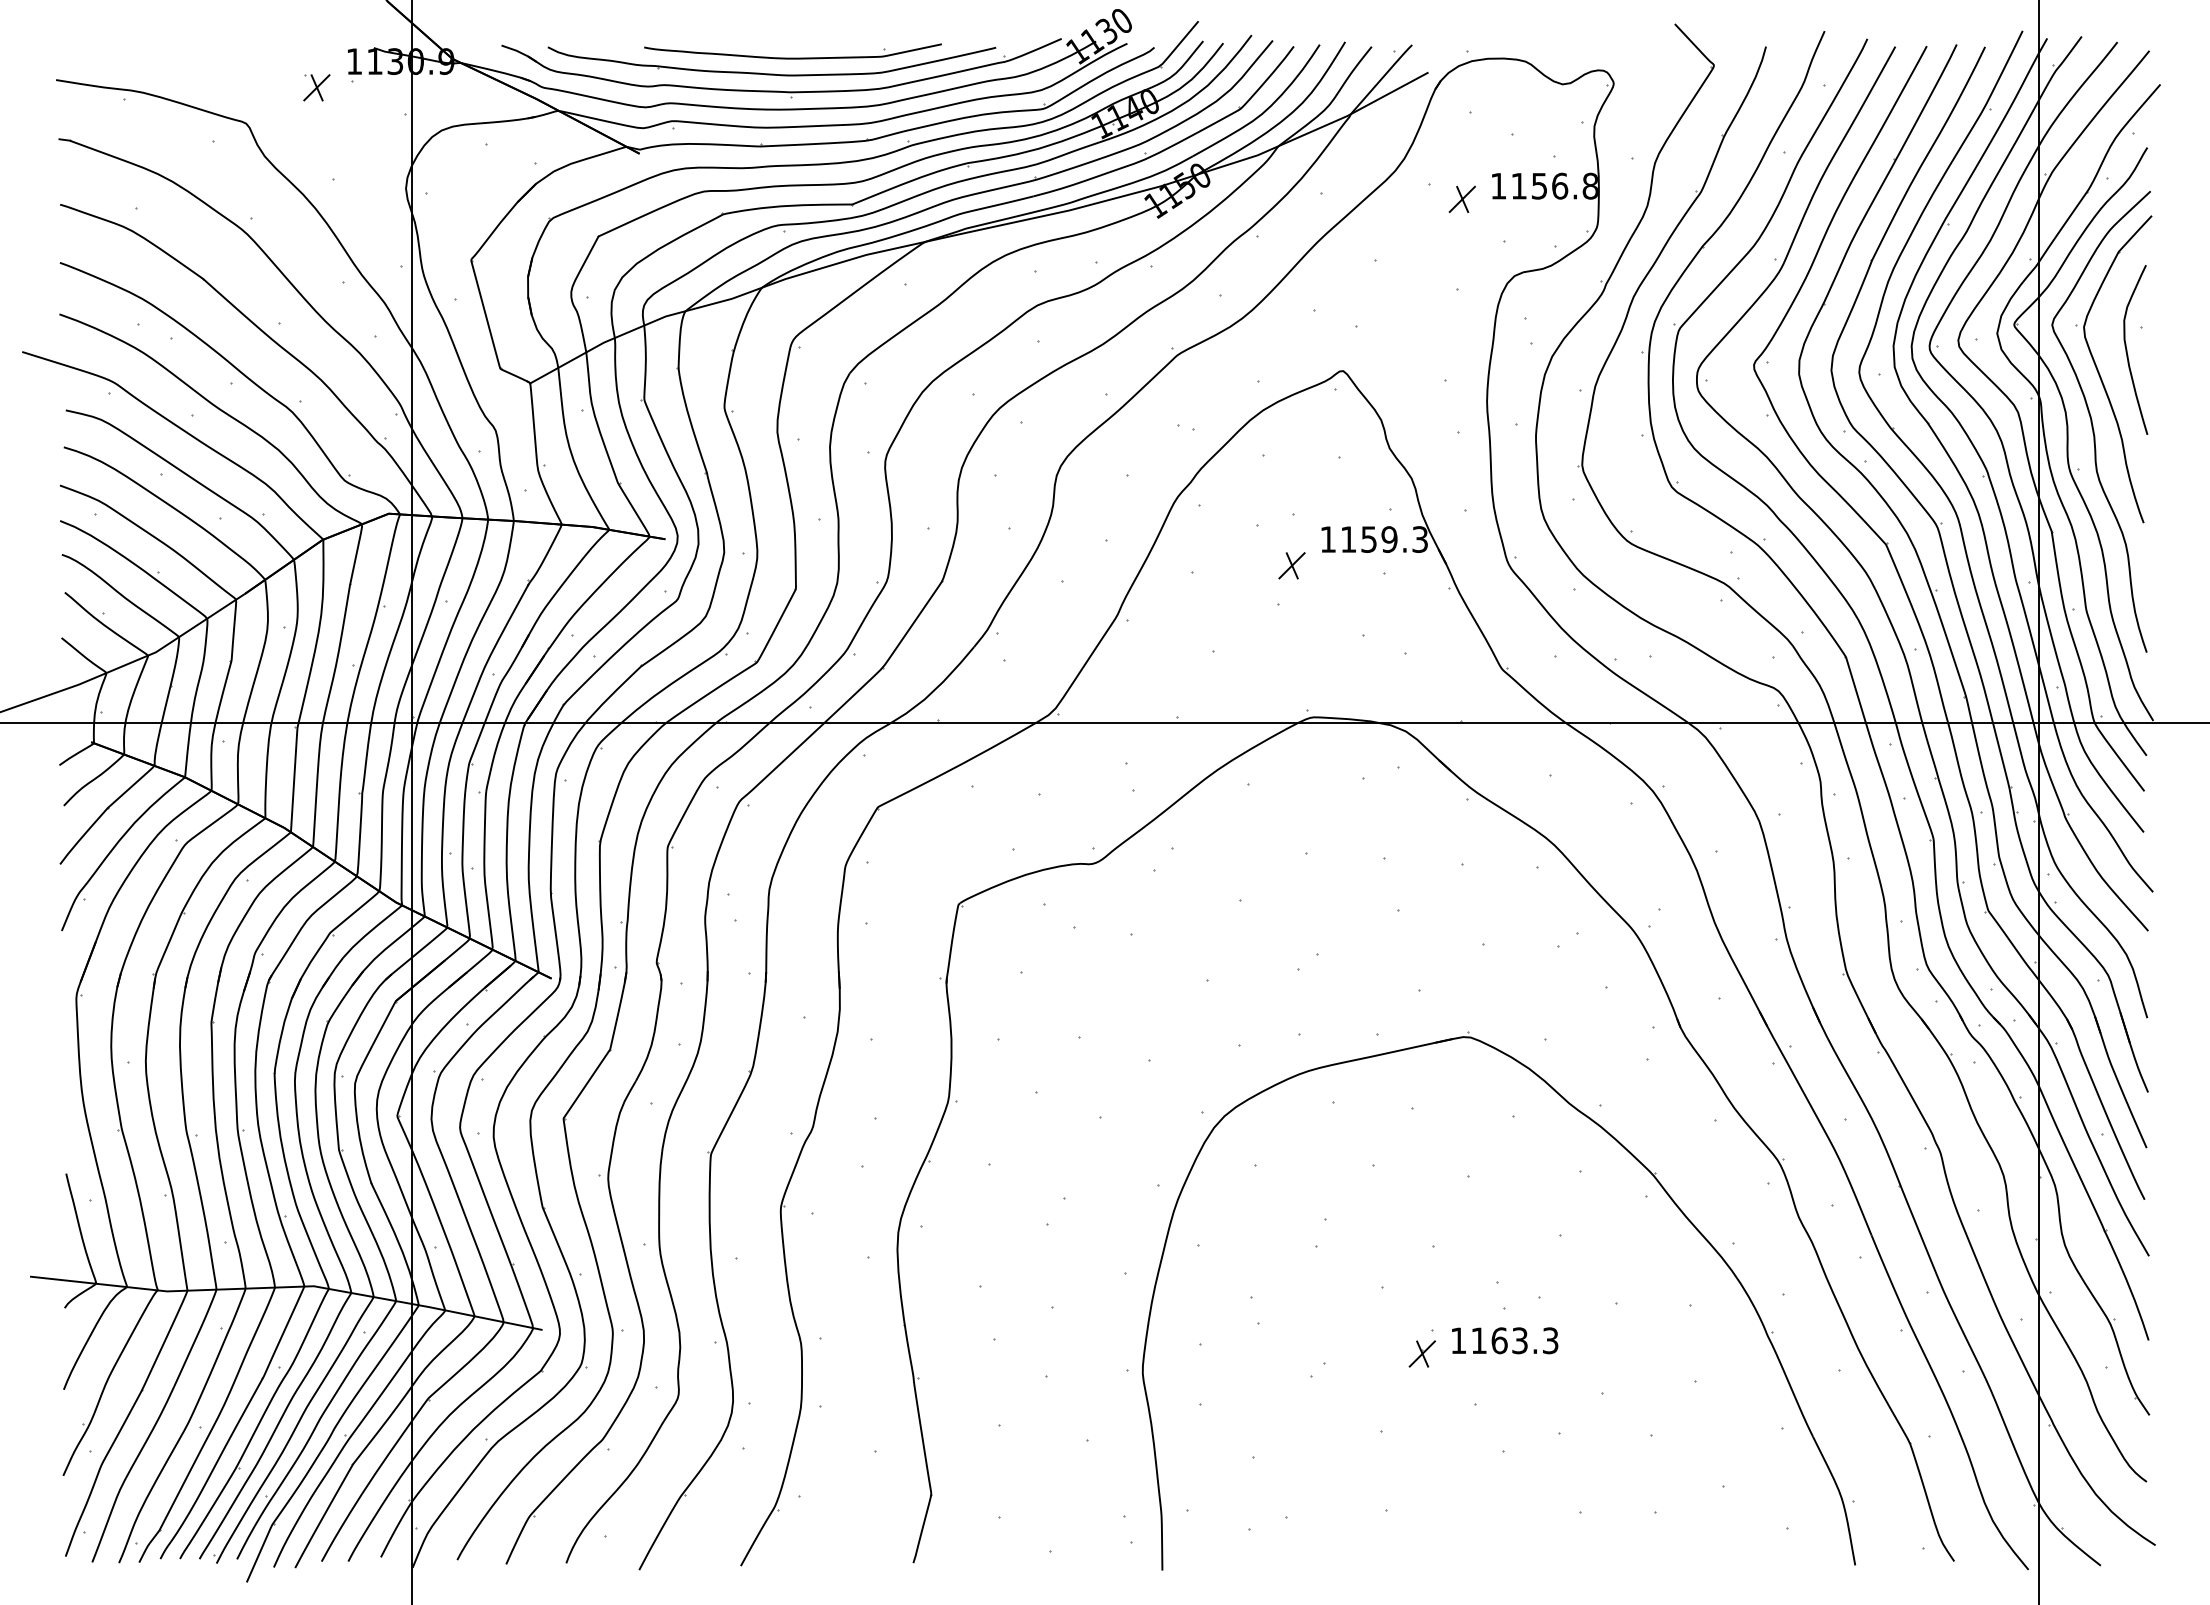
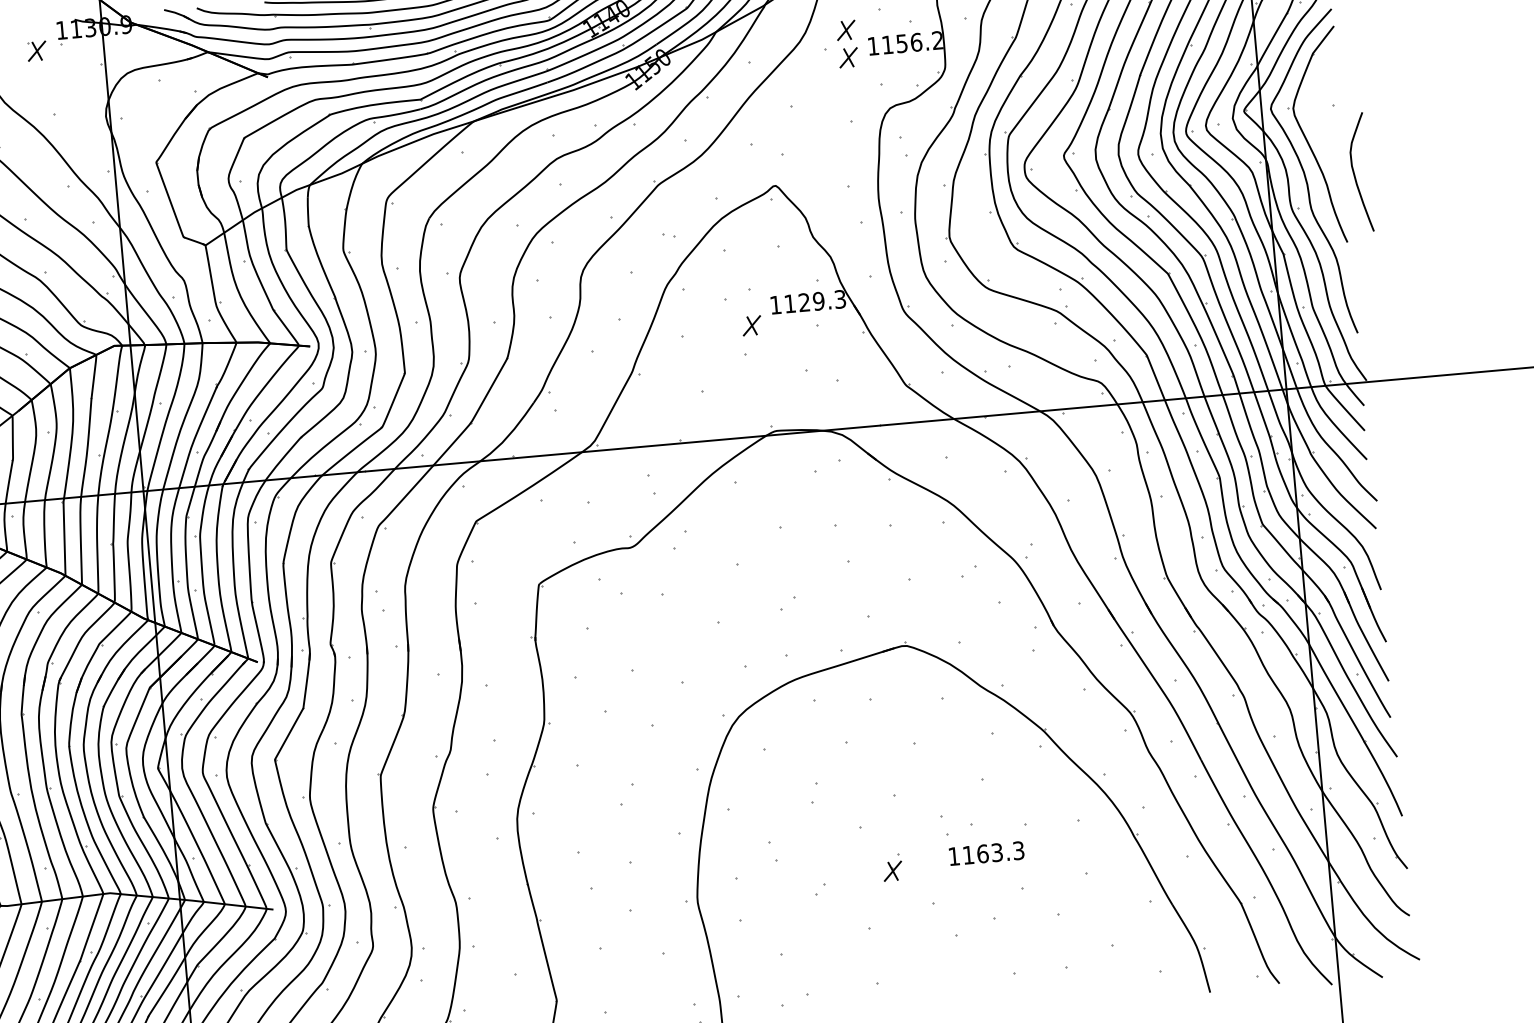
part: (1461, 159) -> (845, 29), added
text: (1589, 185) -> (937, 40), 1156.8 -> 1156.2
curve: (2127, 349) -> (1354, 172), moved
text: (1368, 539) -> (804, 302), 1159.3 -> 1129.3
text: (1505, 1340) -> (987, 853), moved

